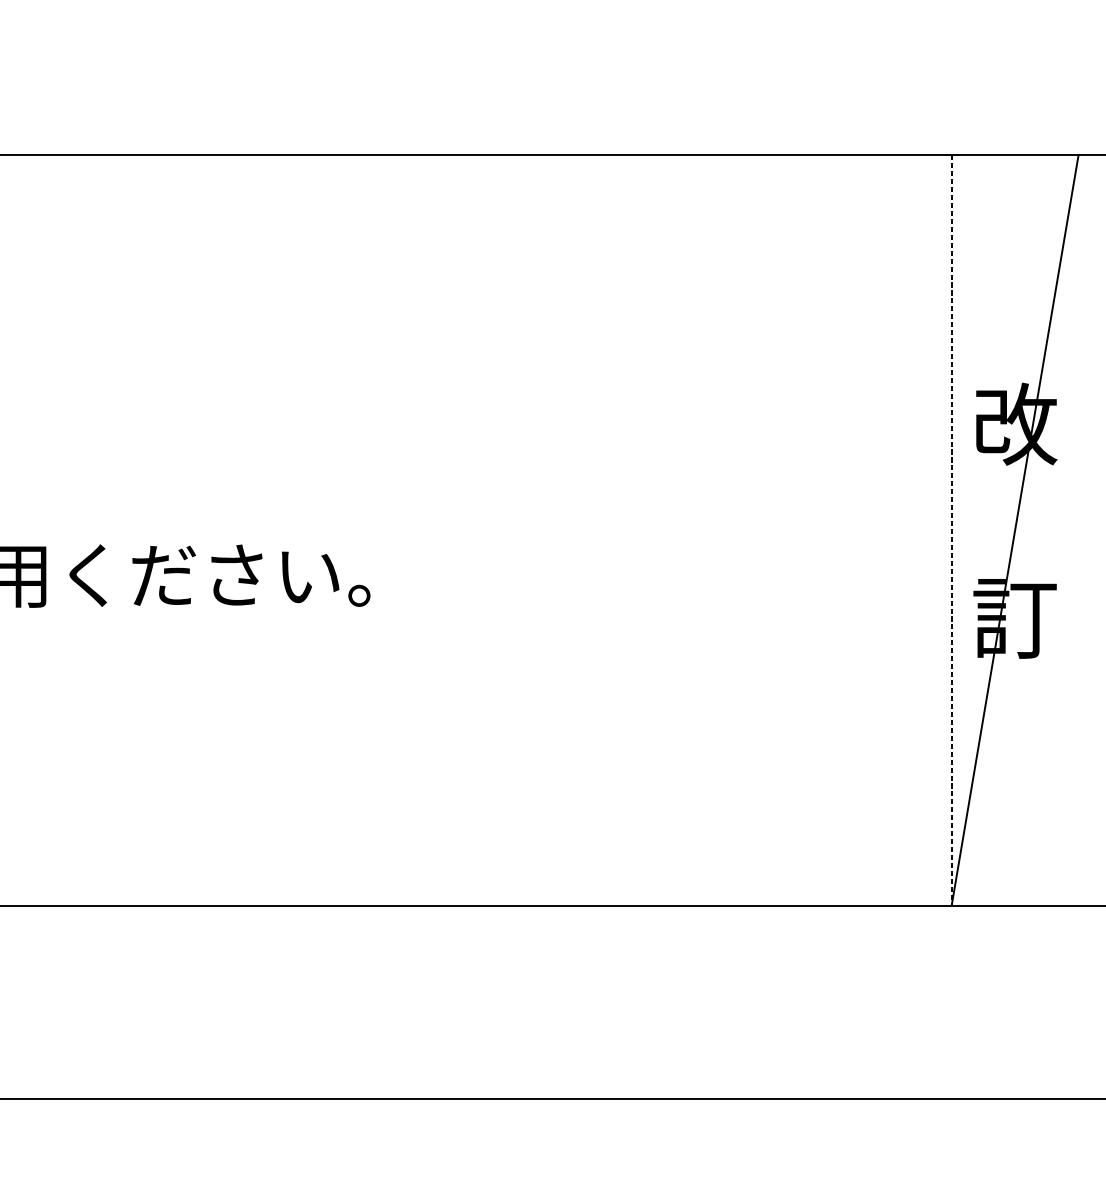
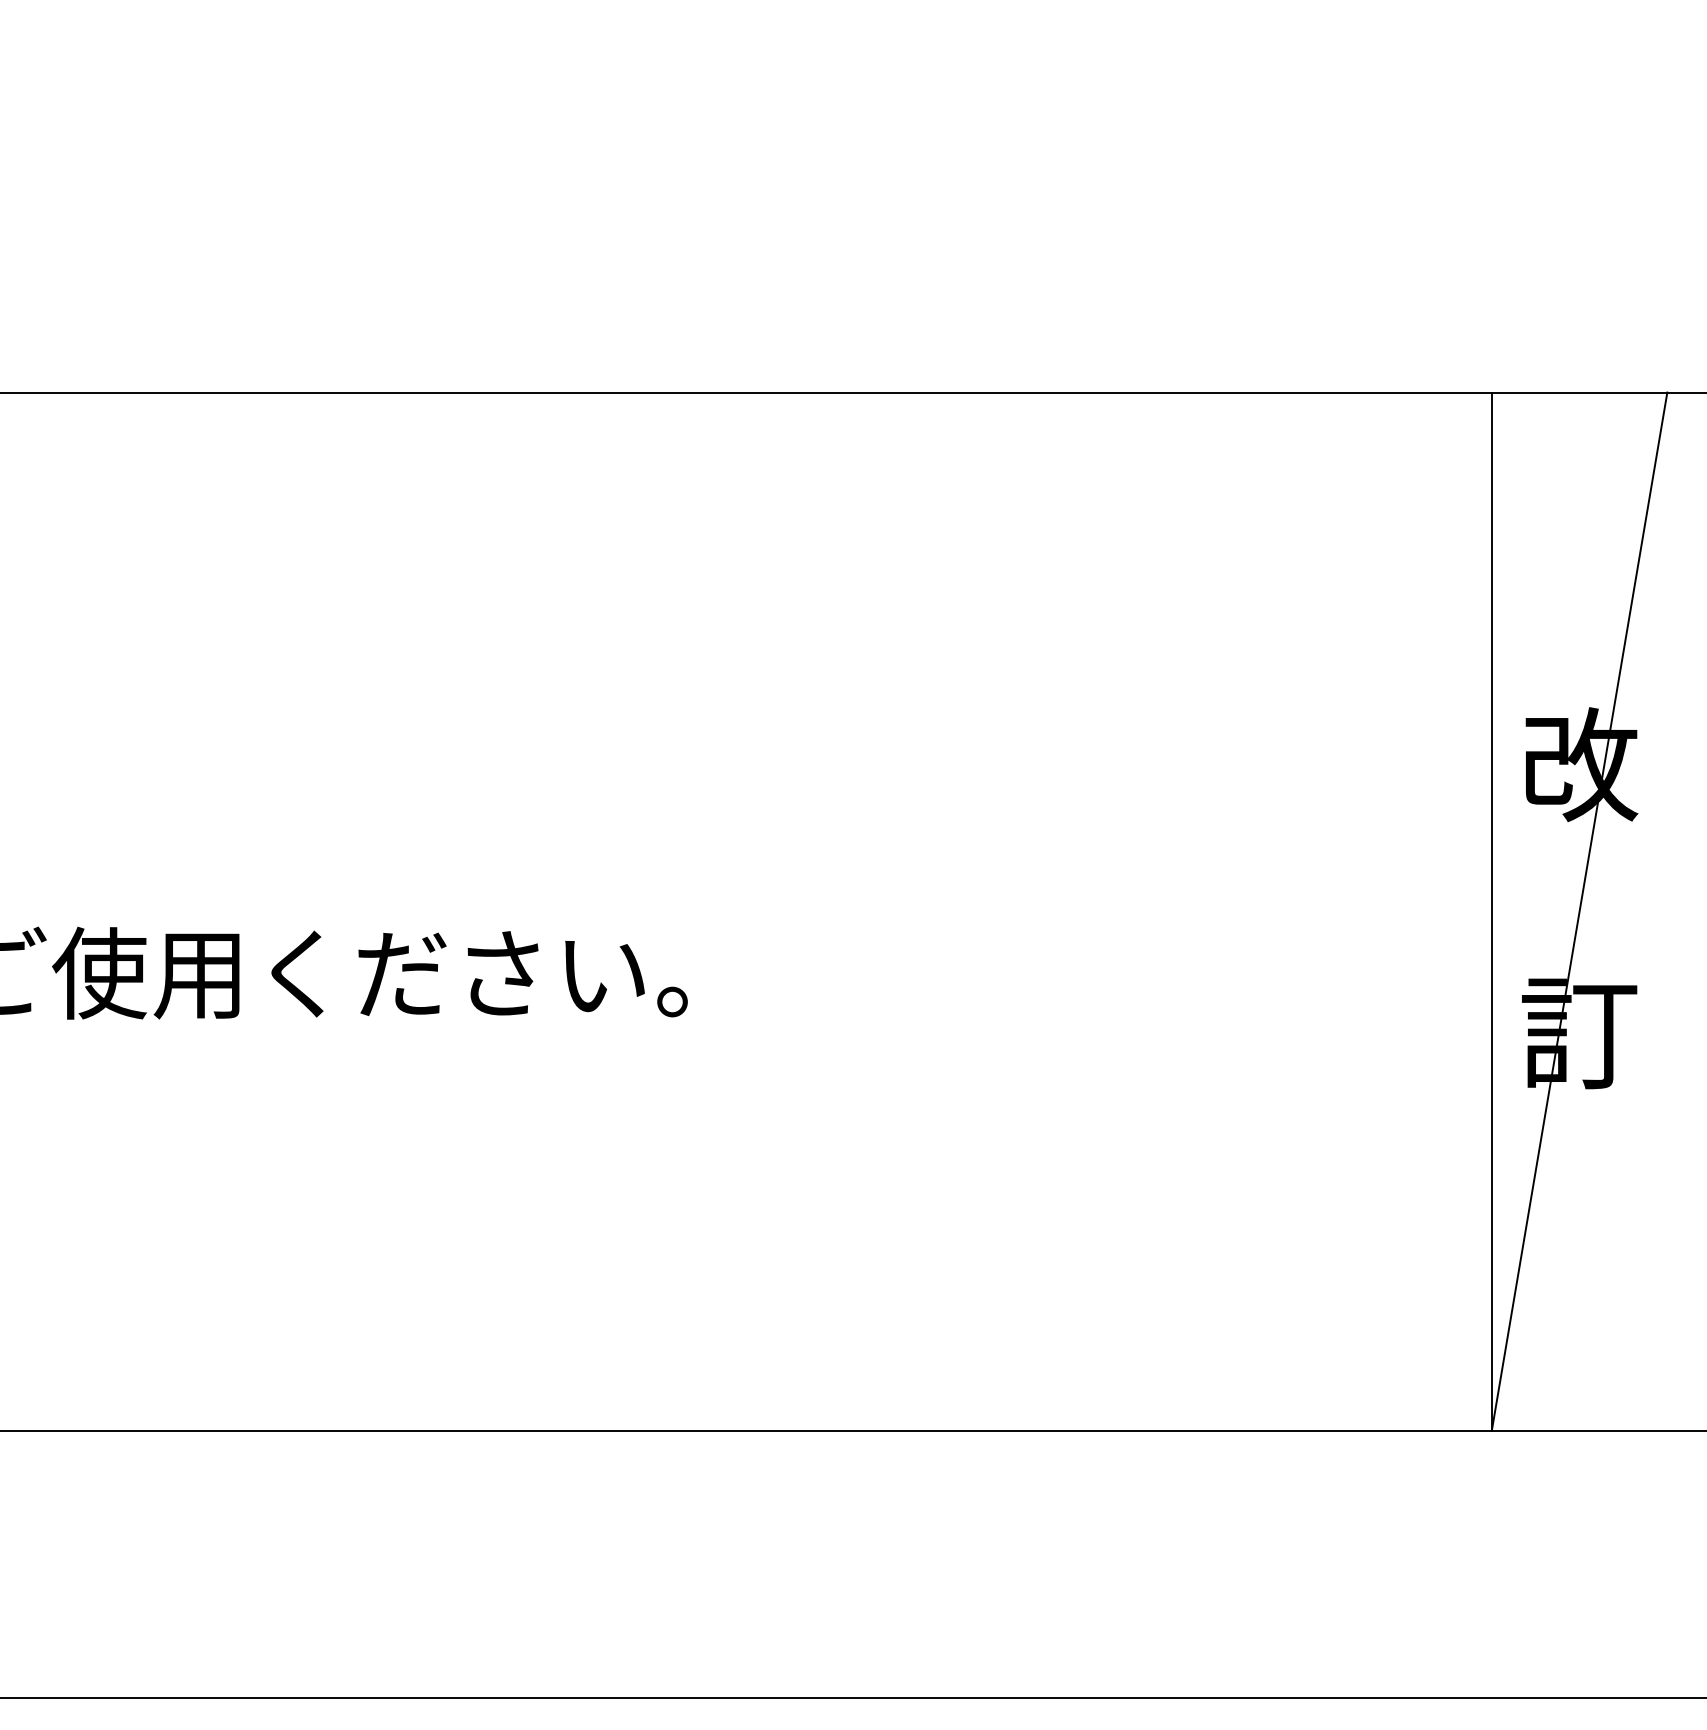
line: (951, 531) -> (1491, 912), dashed -> solid

